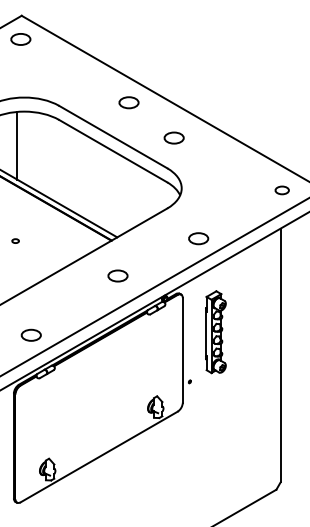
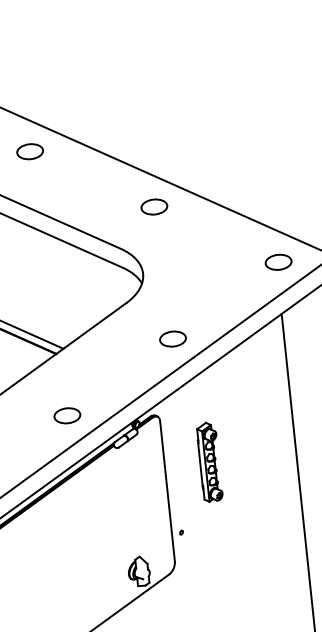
part: (128, 102) -> (29, 151), moved
part: (173, 137) -> (153, 206), moved
part: (281, 190) -> (277, 262), size x1.43
part: (117, 275) -> (66, 415), moved
part: (216, 331) -> (210, 461), size x0.71

